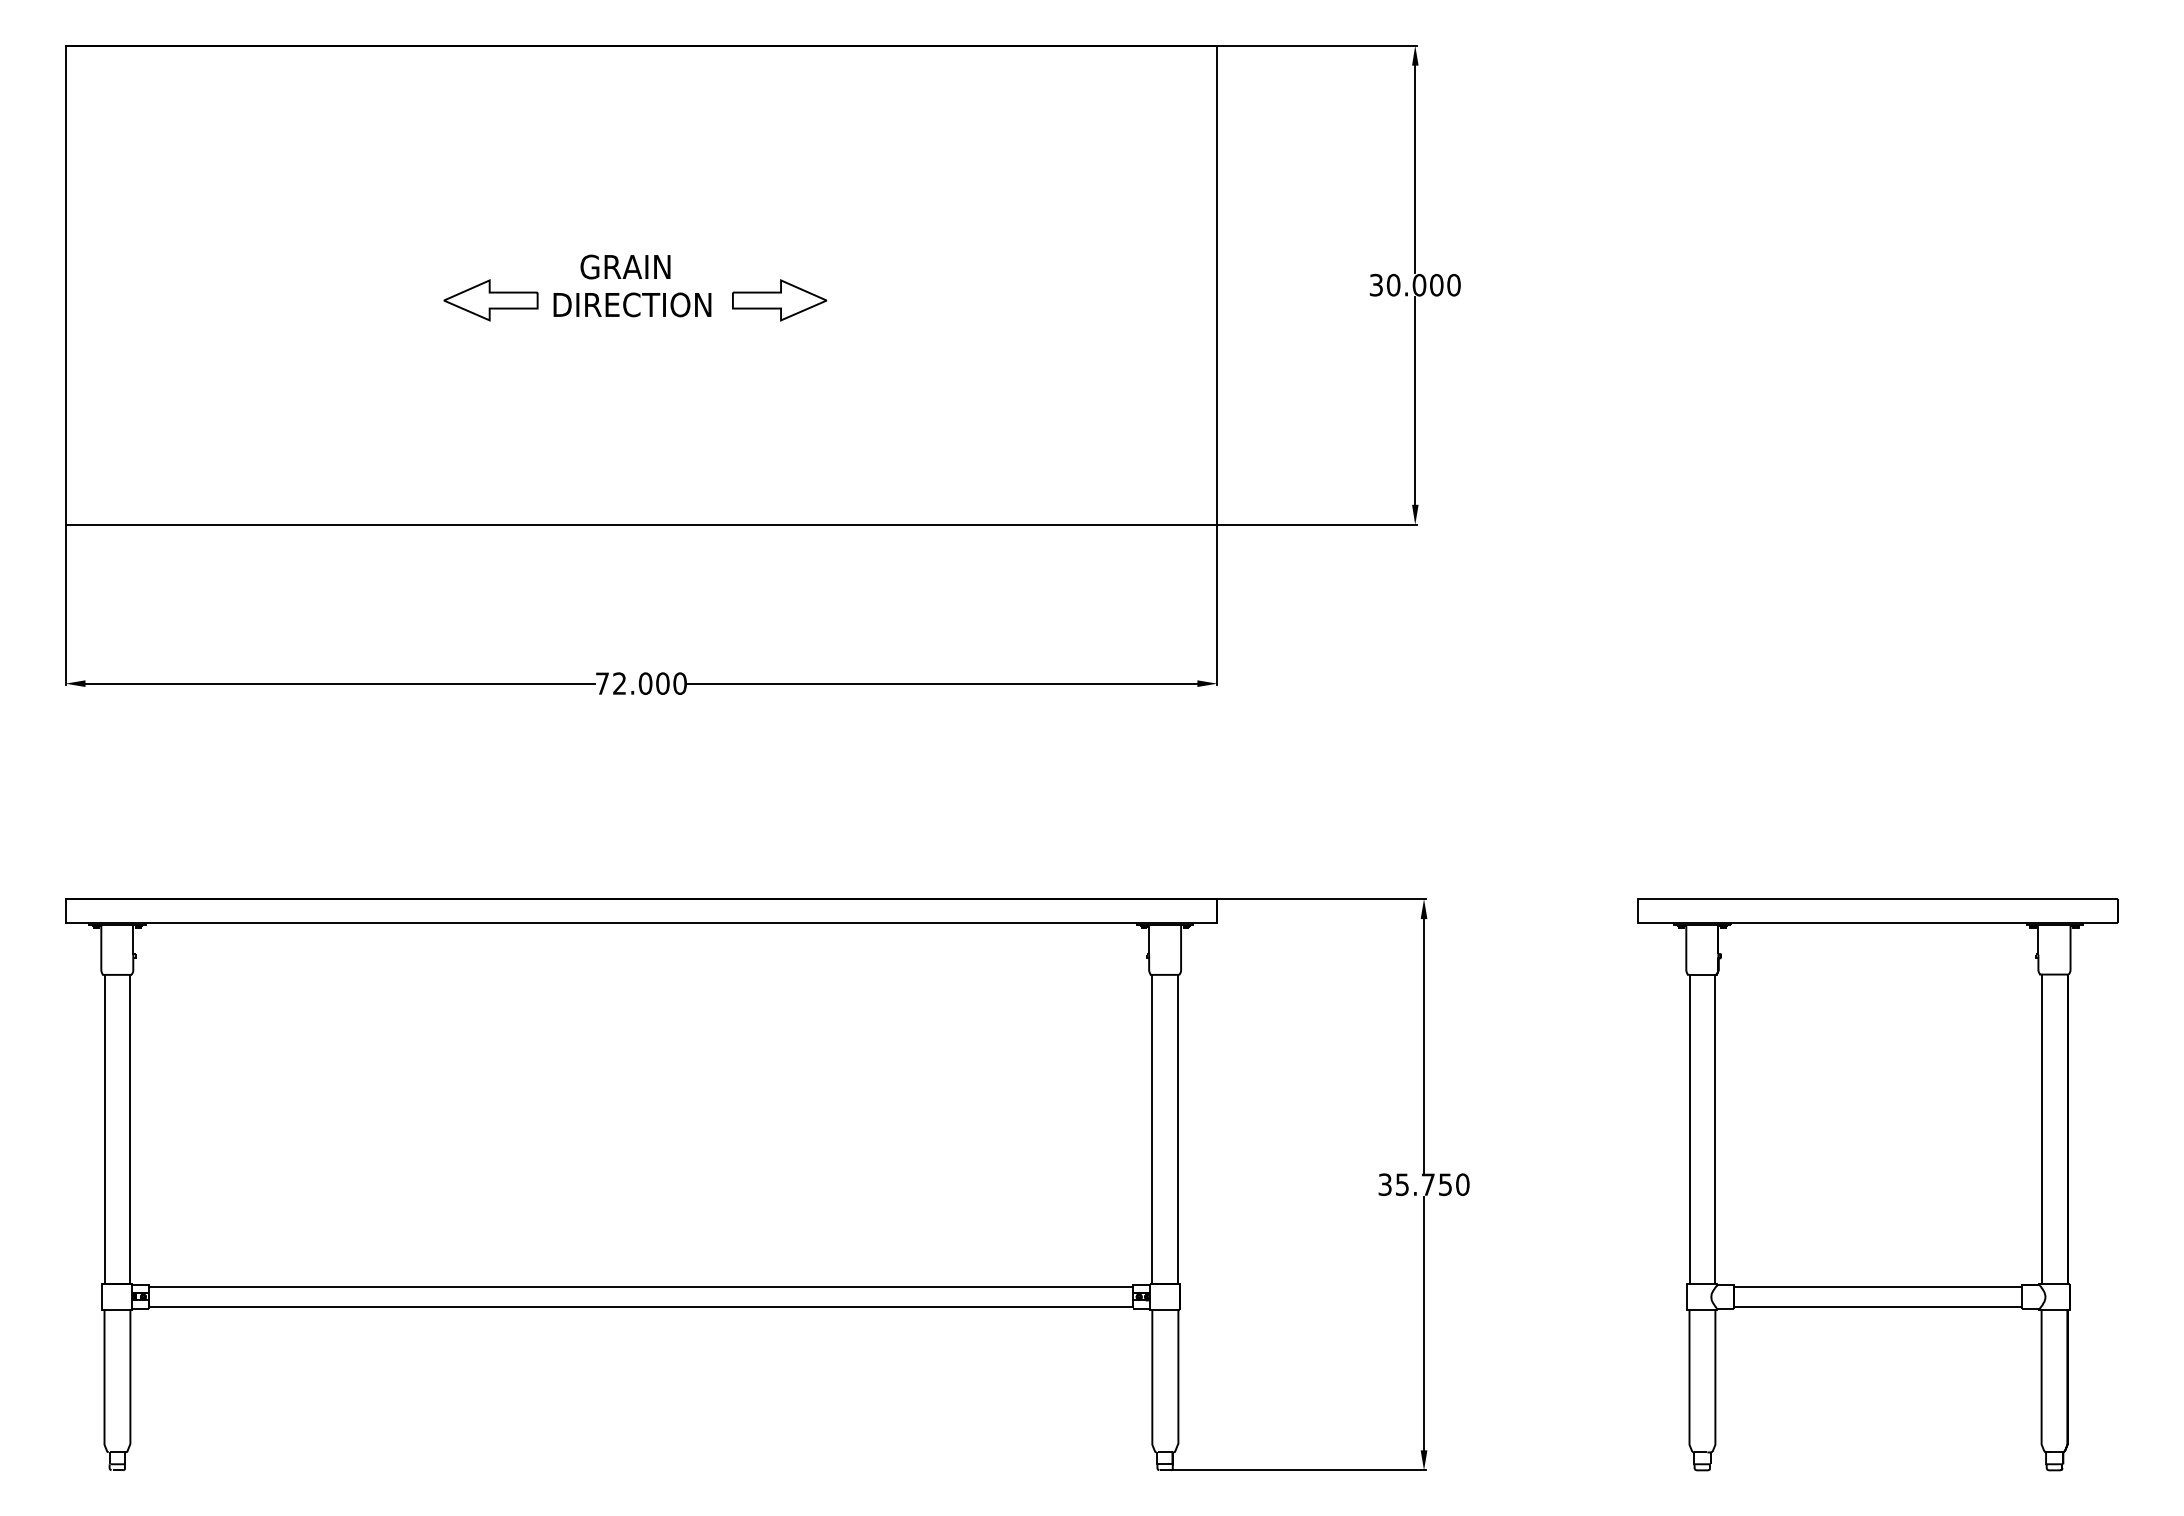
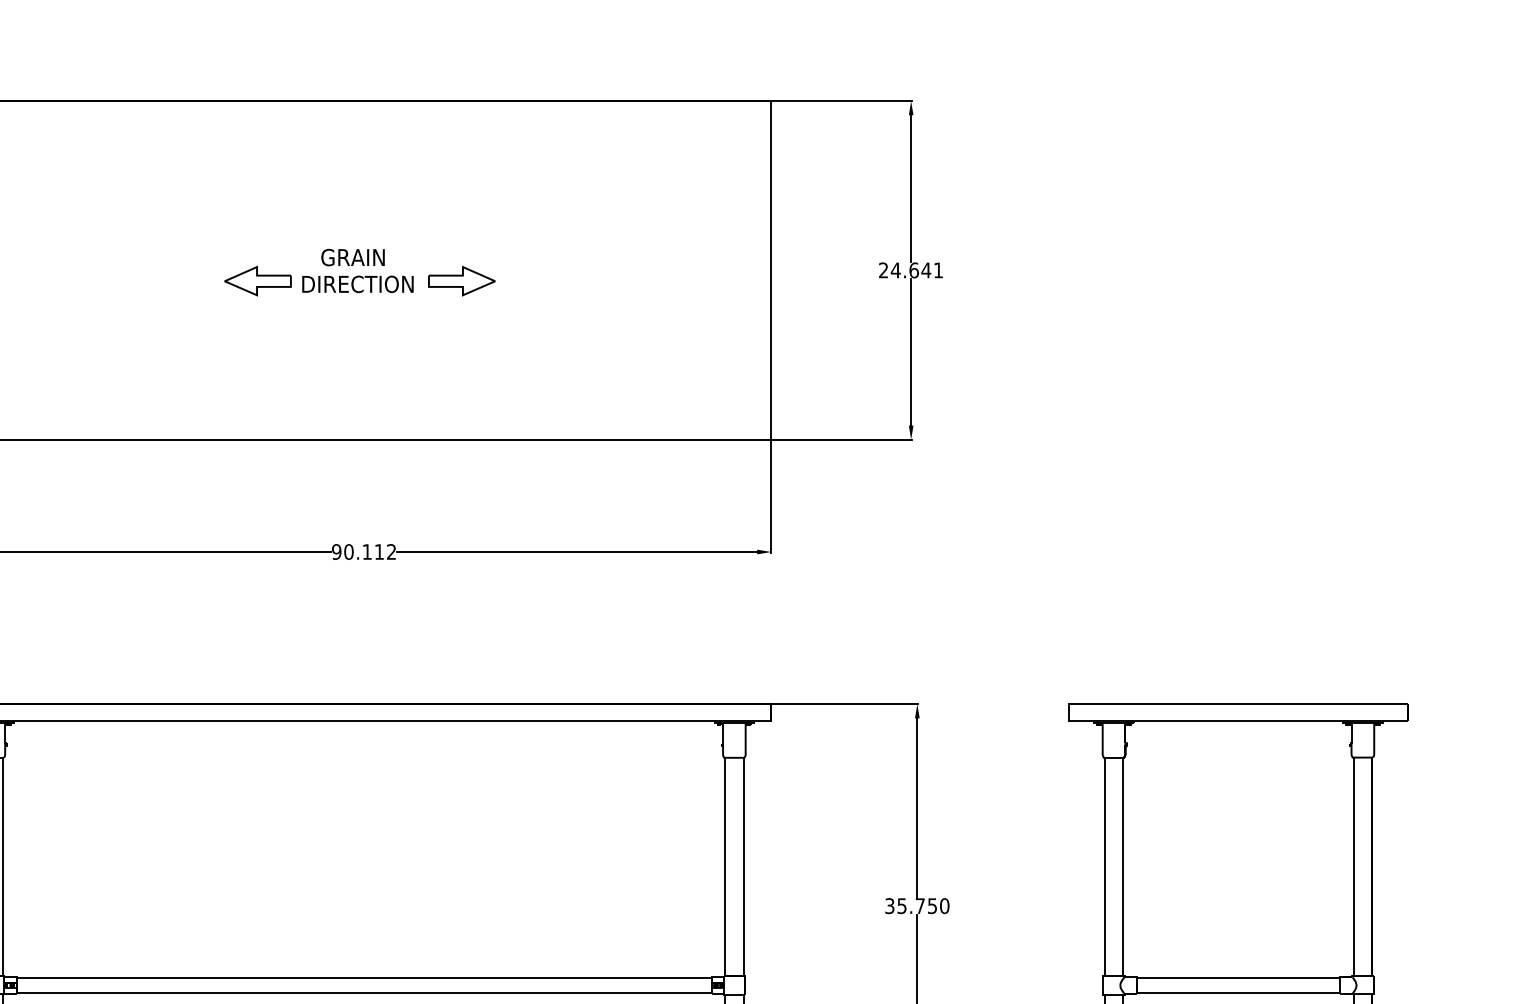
text: (1414, 284) -> (910, 269), 30.000 -> 24.641
text: (640, 683) -> (363, 551), 72.000 -> 90.112

